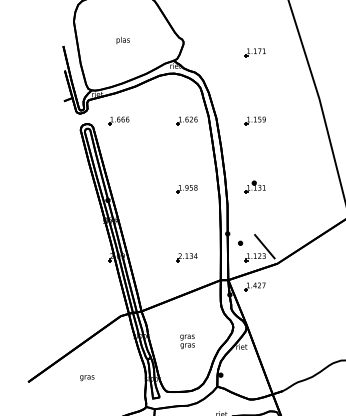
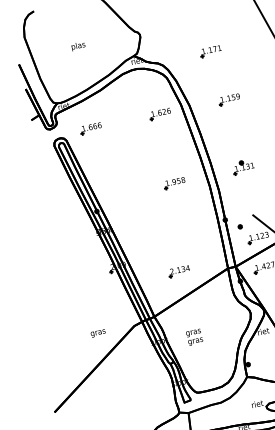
part: (254, 52) -> (209, 51), moved
part: (186, 257) -> (178, 271), moved
text: (187, 341) -> (194, 337), moved
text: (87, 378) -> (98, 333), moved

